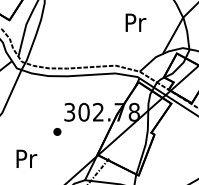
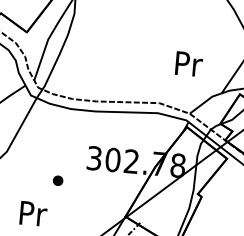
text: (135, 22) -> (188, 63), moved
part: (57, 131) -> (58, 180), moved

